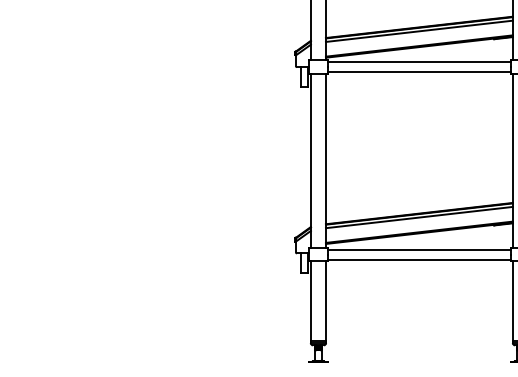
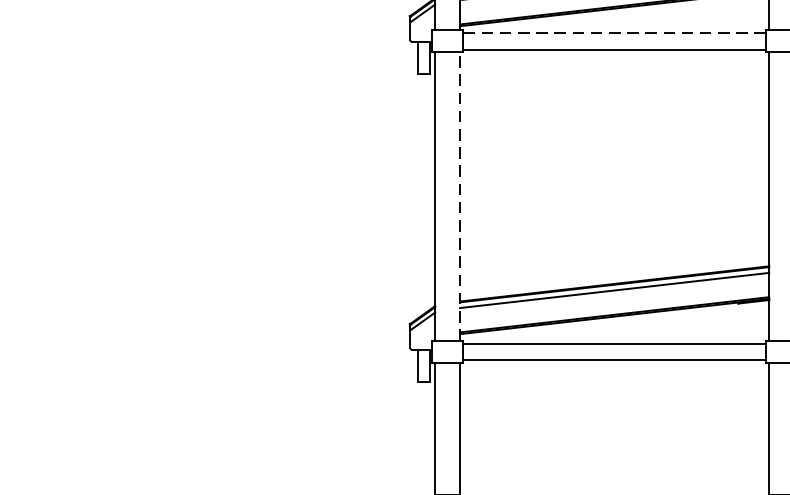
line: (419, 61) -> (614, 32), solid -> dashed
line: (325, 160) -> (459, 196), solid -> dashed

